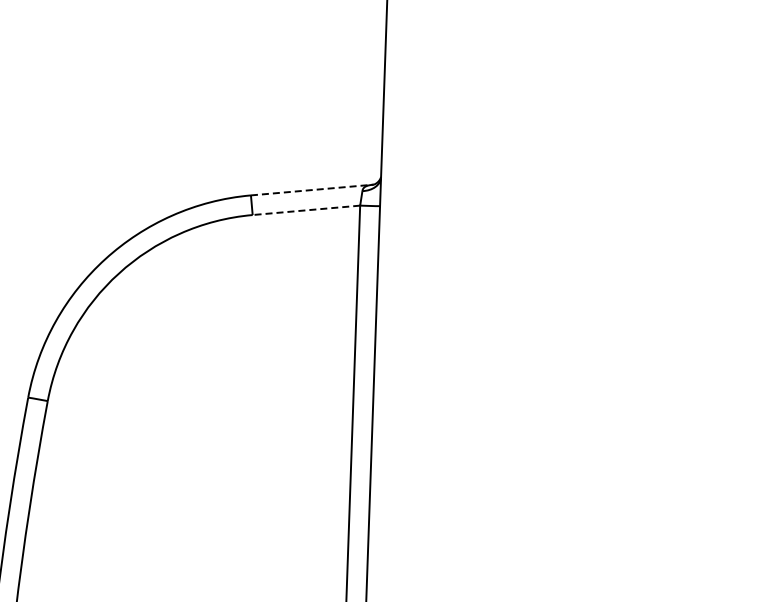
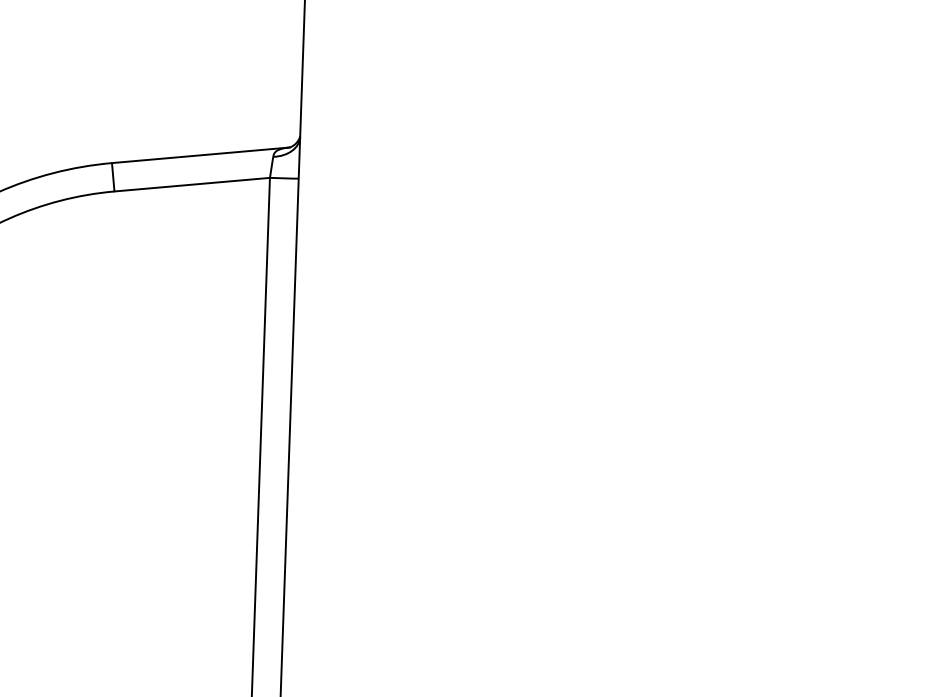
line: (312, 190) -> (200, 155), dashed -> solid
line: (306, 210) -> (192, 184), dashed -> solid

